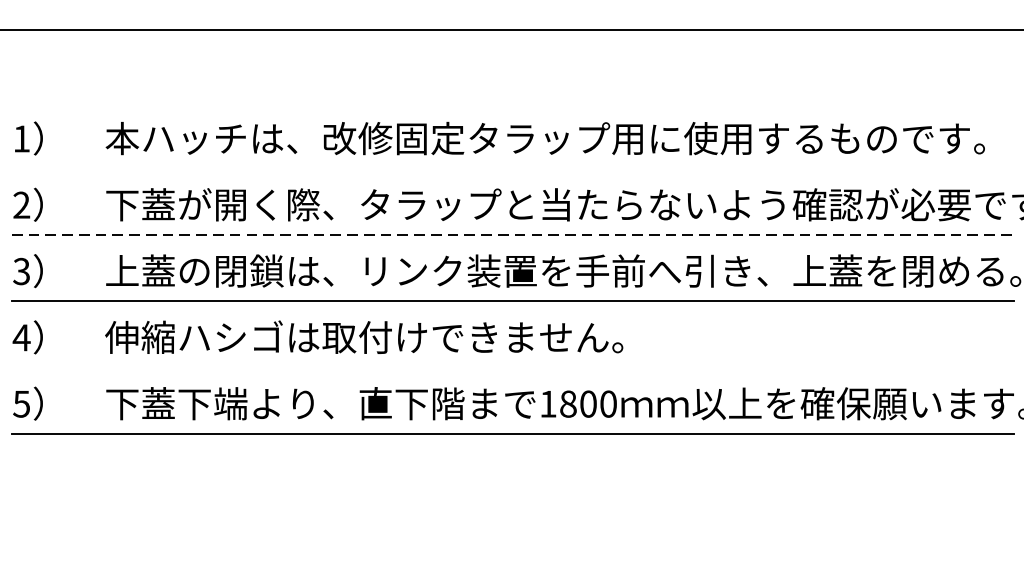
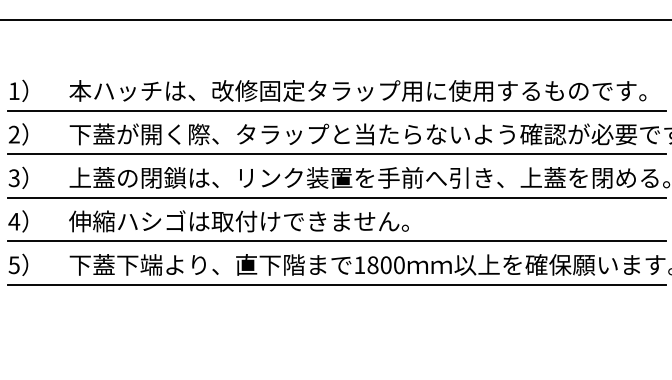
line: (512, 168) -> (336, 110), added
line: (512, 235) -> (336, 154), dashed -> solid
line: (512, 367) -> (336, 241), added

